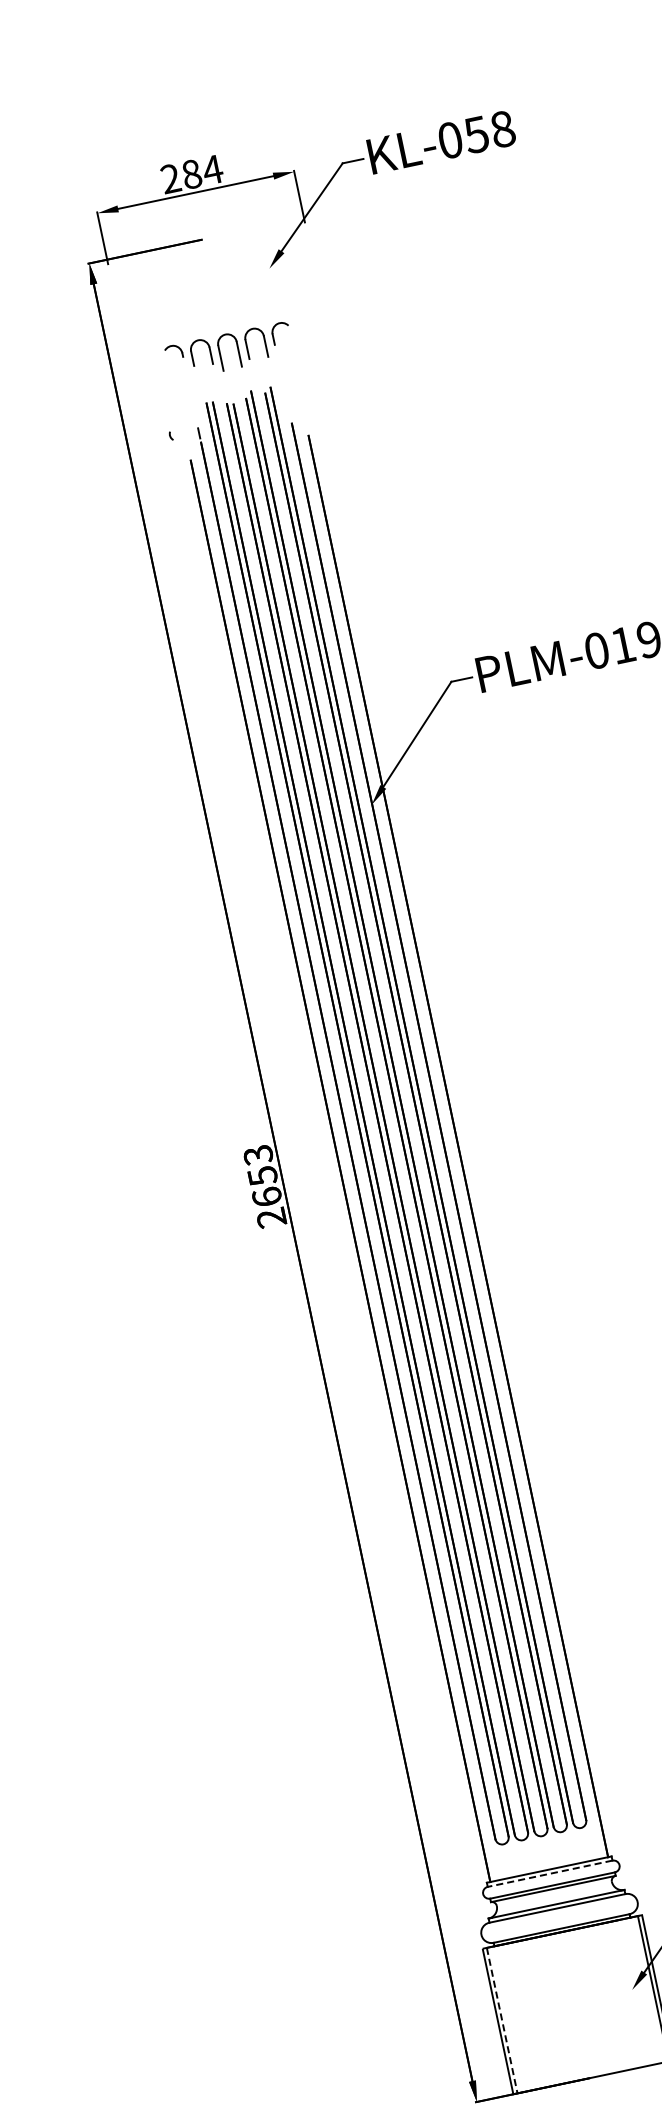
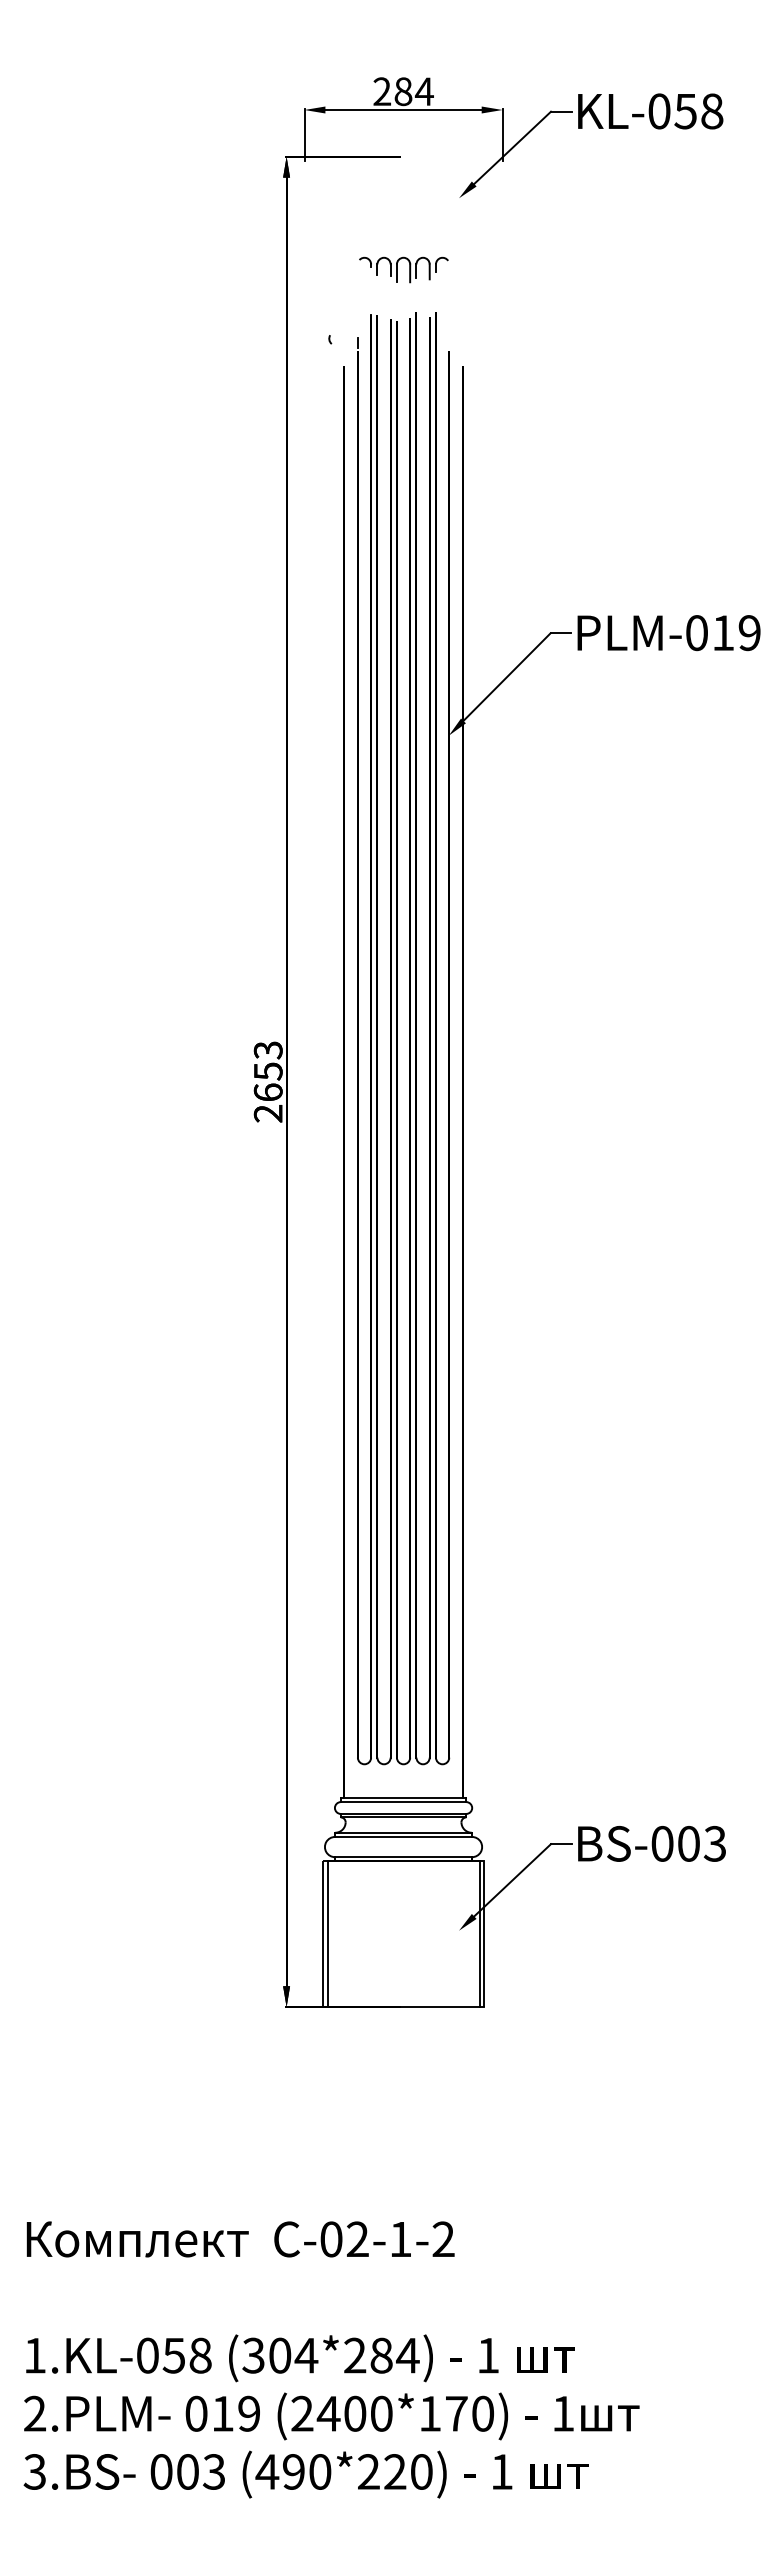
part: (229, 351) -> (403, 269), size x0.71
line: (550, 1874) -> (403, 1802), dashed -> solid
line: (502, 2021) -> (327, 1934), dashed -> solid

